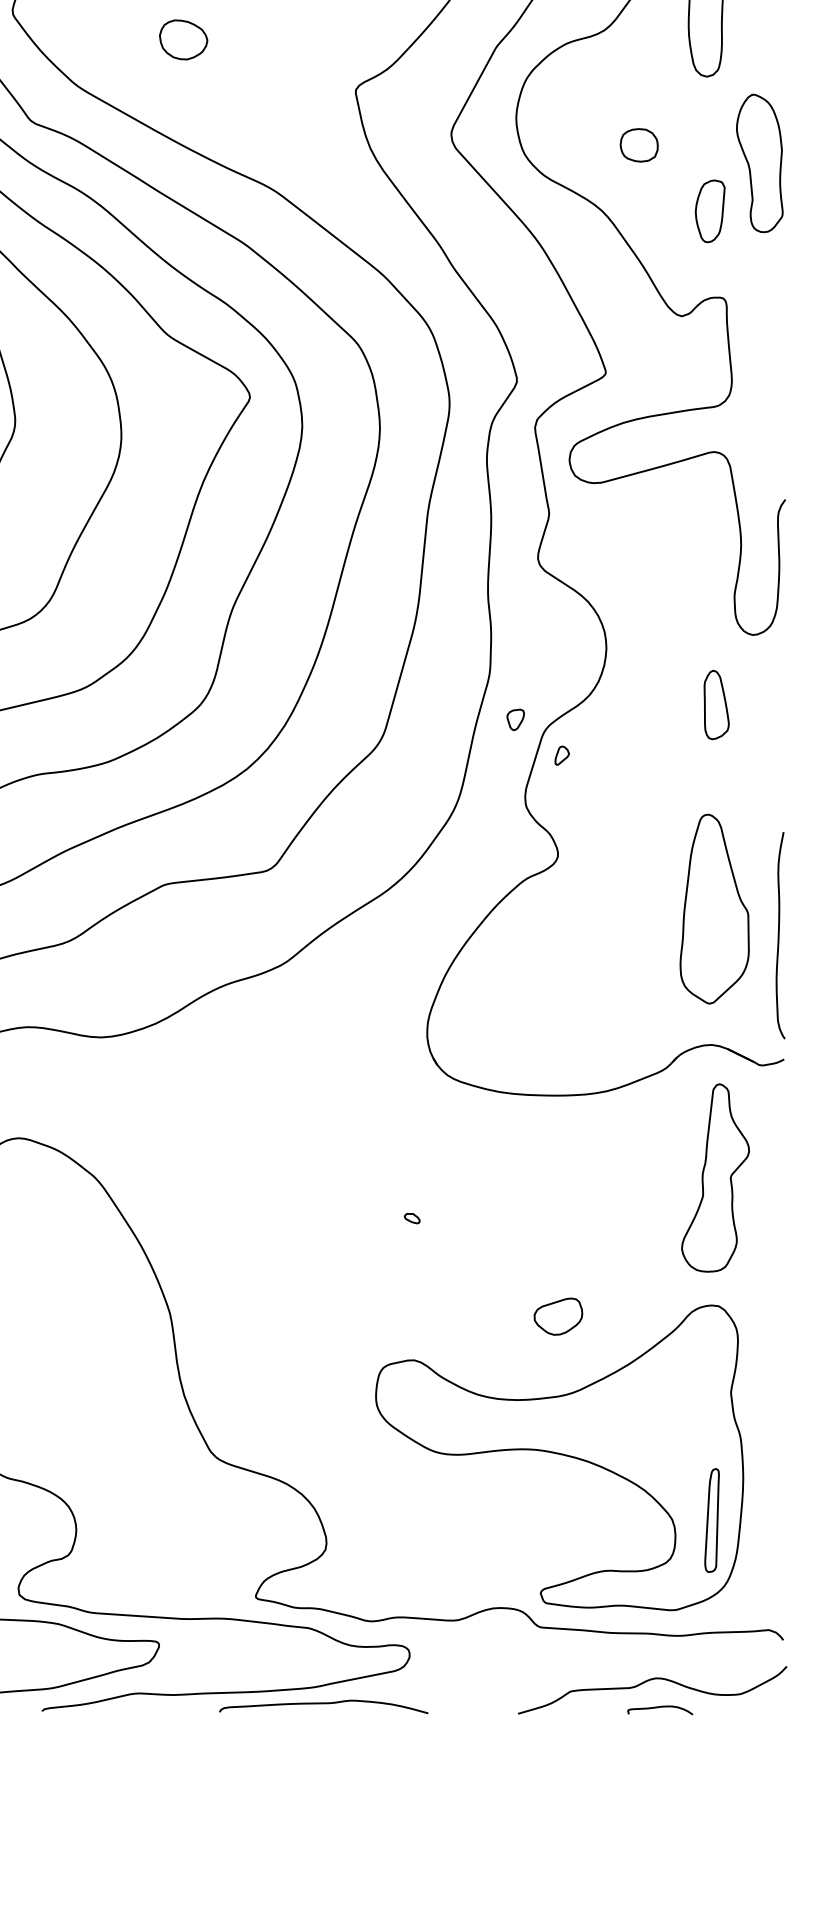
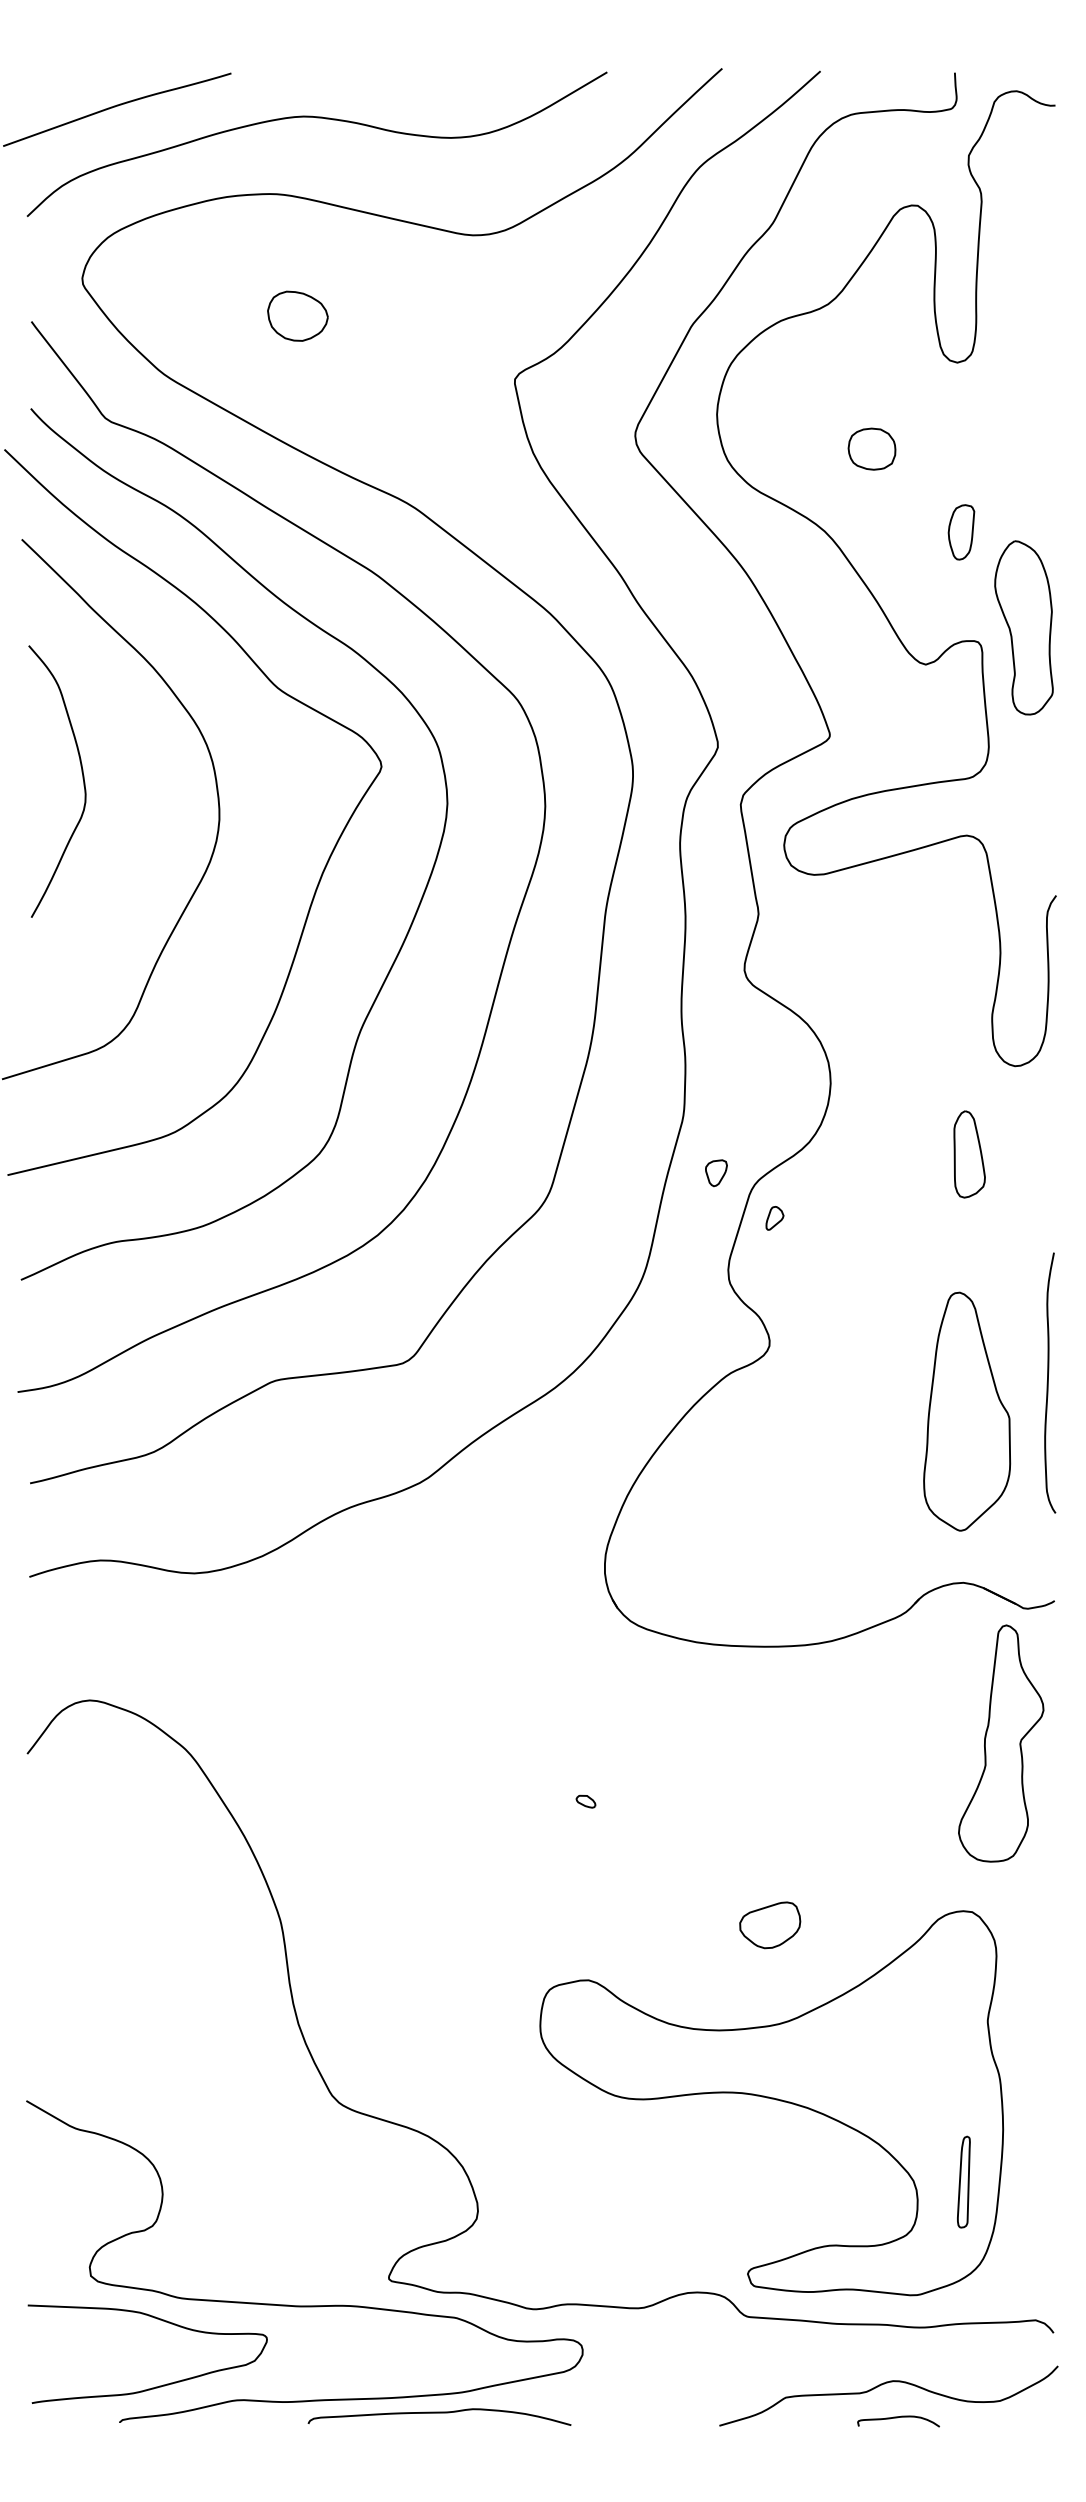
part: (759, 163) -> (1023, 627), moved
part: (710, 211) -> (961, 532), size x0.7
curve: (779, 935) -> (1048, 1382), moved
part: (715, 1177) -> (1001, 1743), moved
part: (711, 1519) -> (963, 2181), size x0.7
curve: (323, 1704) -> (439, 2413), moved

